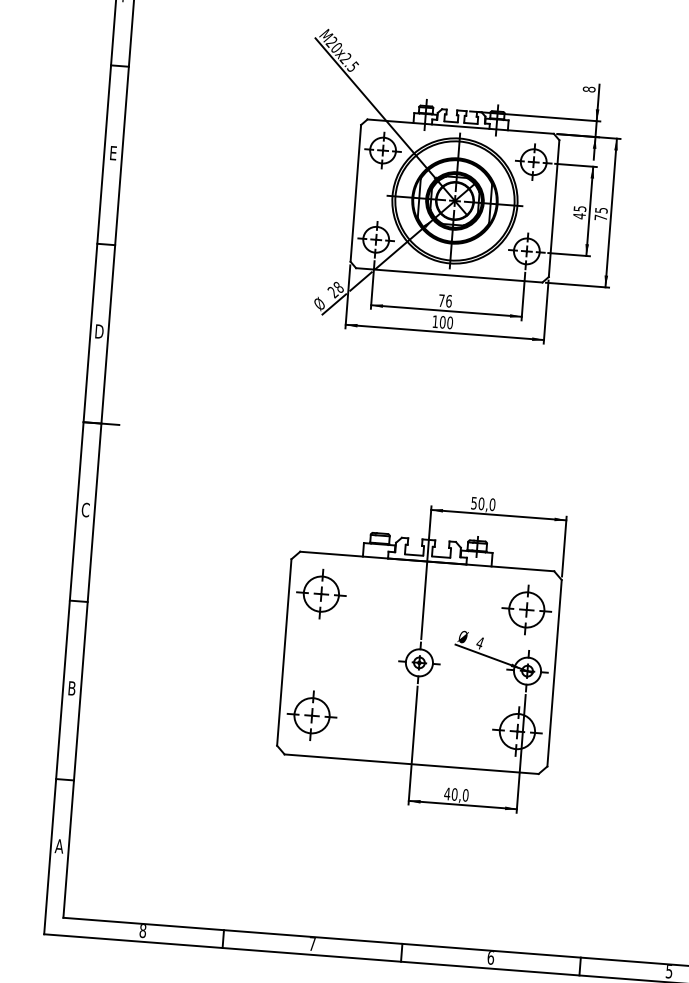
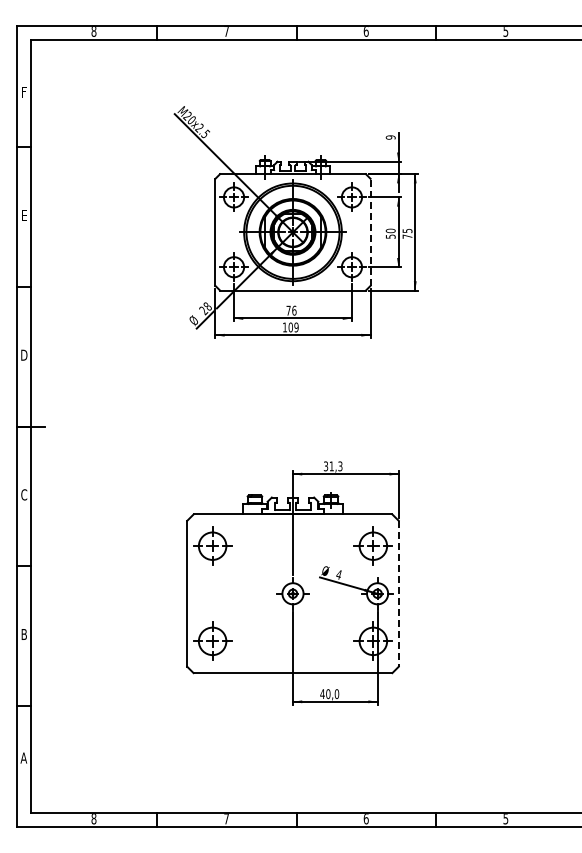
text: (588, 89) -> (390, 137), 8 -> 9
line: (553, 208) -> (370, 232), solid -> dashed
text: (579, 212) -> (390, 233), 45 -> 50
text: (450, 322) -> (296, 327), 100 -> 109
text: (483, 504) -> (333, 466), 50,0 -> 31,3
line: (554, 672) -> (398, 593), solid -> dashed

